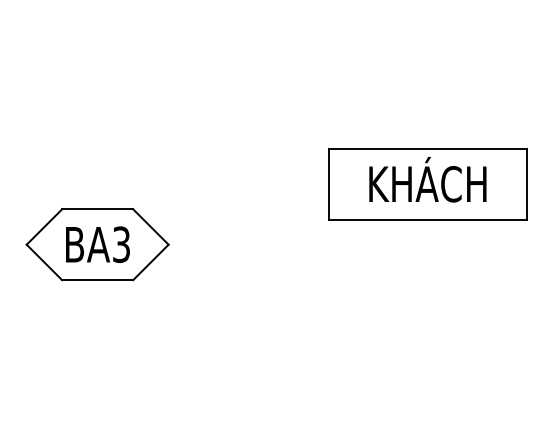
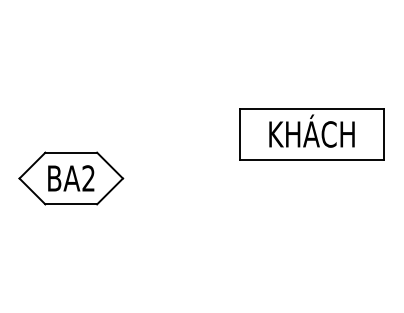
text: (121, 244) -> (88, 178), BA3 -> BA2

